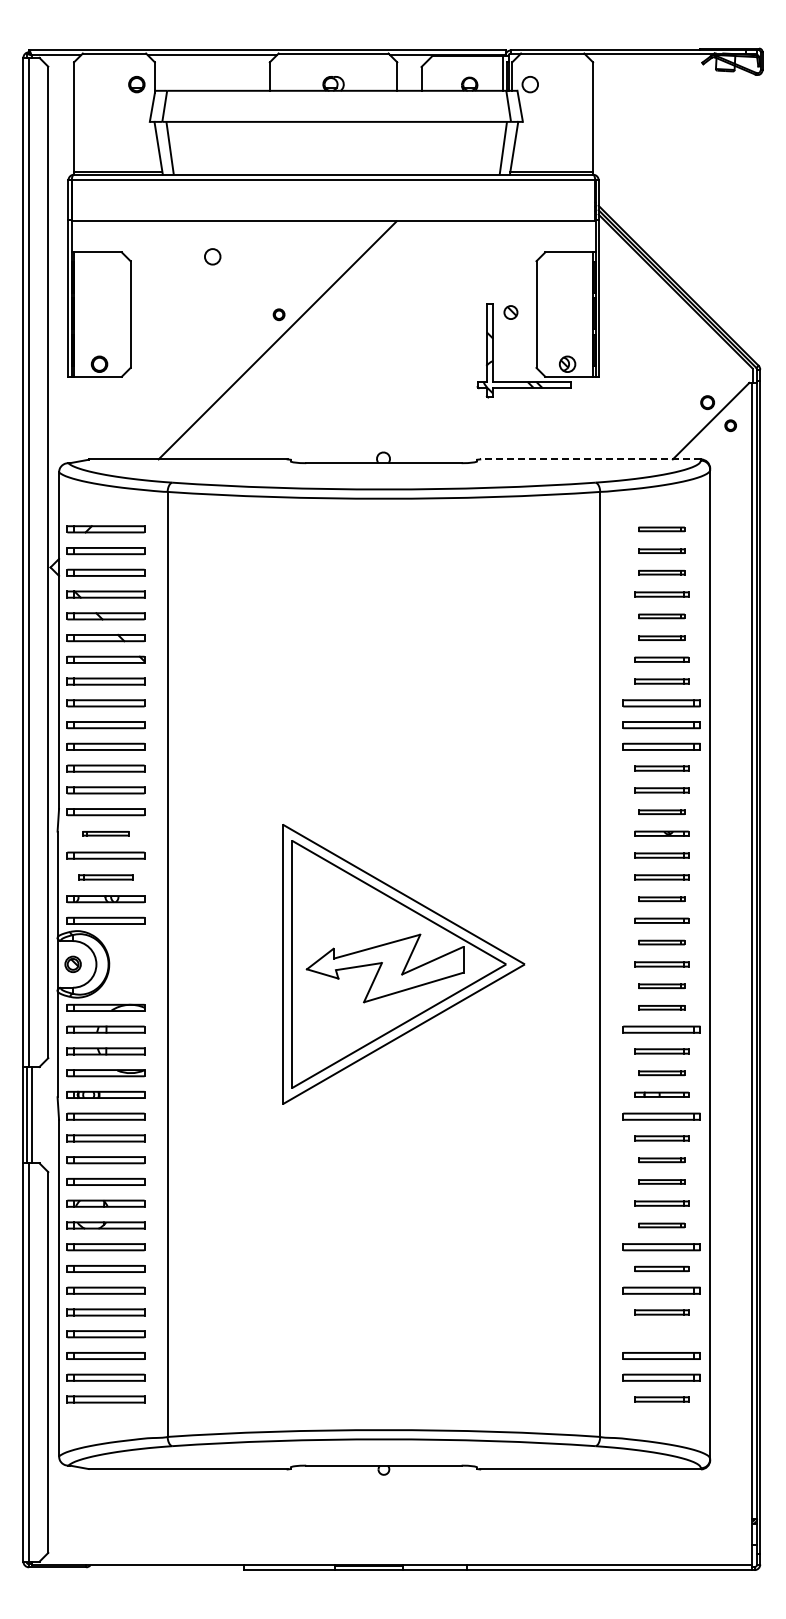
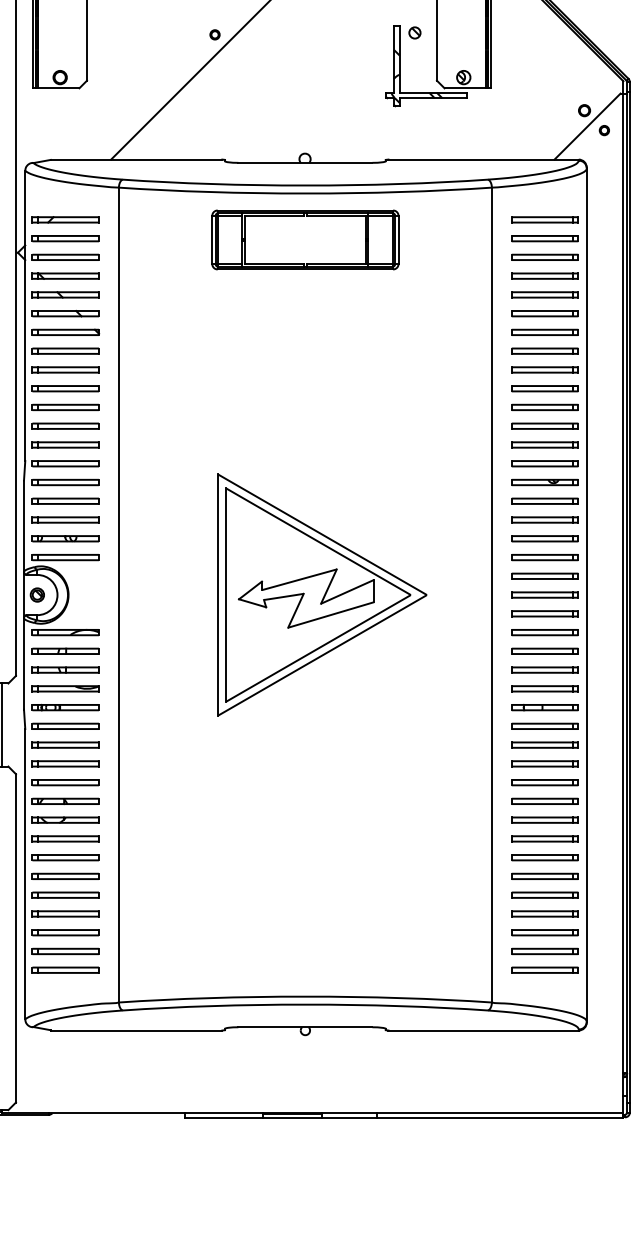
line: (590, 459) -> (483, 159), dashed -> solid
part: (661, 529) -> (544, 220), size x1.67
part: (661, 551) -> (544, 239), size x1.67
part: (383, 552) -> (305, 239), added
part: (661, 572) -> (544, 257), size x1.67
part: (661, 594) -> (544, 276), size x1.43
part: (661, 616) -> (544, 295), size x1.67
part: (661, 638) -> (544, 314), size x1.67
part: (661, 659) -> (544, 332), size x1.43
part: (661, 681) -> (544, 351), size x1.43
part: (661, 768) -> (544, 426), size x1.43
part: (661, 790) -> (544, 445), size x1.43
part: (661, 812) -> (544, 464), size x1.67
part: (105, 833) -> (65, 482), size x1.67
part: (661, 833) -> (544, 482), size x1.43
part: (661, 855) -> (544, 501), size x1.43
part: (105, 877) -> (65, 520), size x1.43
part: (661, 877) -> (544, 520), size x1.43
part: (661, 899) -> (544, 539), size x1.67
part: (661, 920) -> (544, 557), size x1.43
part: (661, 942) -> (544, 576), size x1.67
part: (661, 964) -> (544, 595), size x1.43
part: (661, 986) -> (544, 614), size x1.67
part: (661, 1007) -> (544, 632), size x1.67
part: (661, 1051) -> (544, 670), size x1.43
part: (661, 1073) -> (544, 689), size x1.67
part: (661, 1094) -> (544, 707), size x1.43
part: (661, 1138) -> (544, 745), size x1.43
part: (661, 1160) -> (544, 764), size x1.67
part: (661, 1181) -> (544, 782), size x1.67
part: (661, 1203) -> (544, 801), size x1.43
part: (661, 1225) -> (544, 820), size x1.67
part: (661, 1268) -> (544, 857), size x1.43
part: (661, 1312) -> (544, 895), size x1.43
part: (661, 1334) -> (544, 914), added
part: (661, 1399) -> (544, 970), size x1.43

